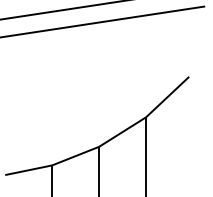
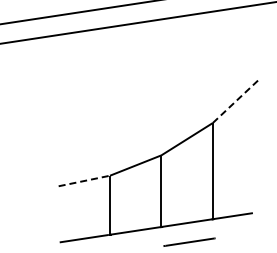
line: (167, 96) -> (236, 100), solid -> dashed
line: (28, 169) -> (84, 180), solid -> dashed

